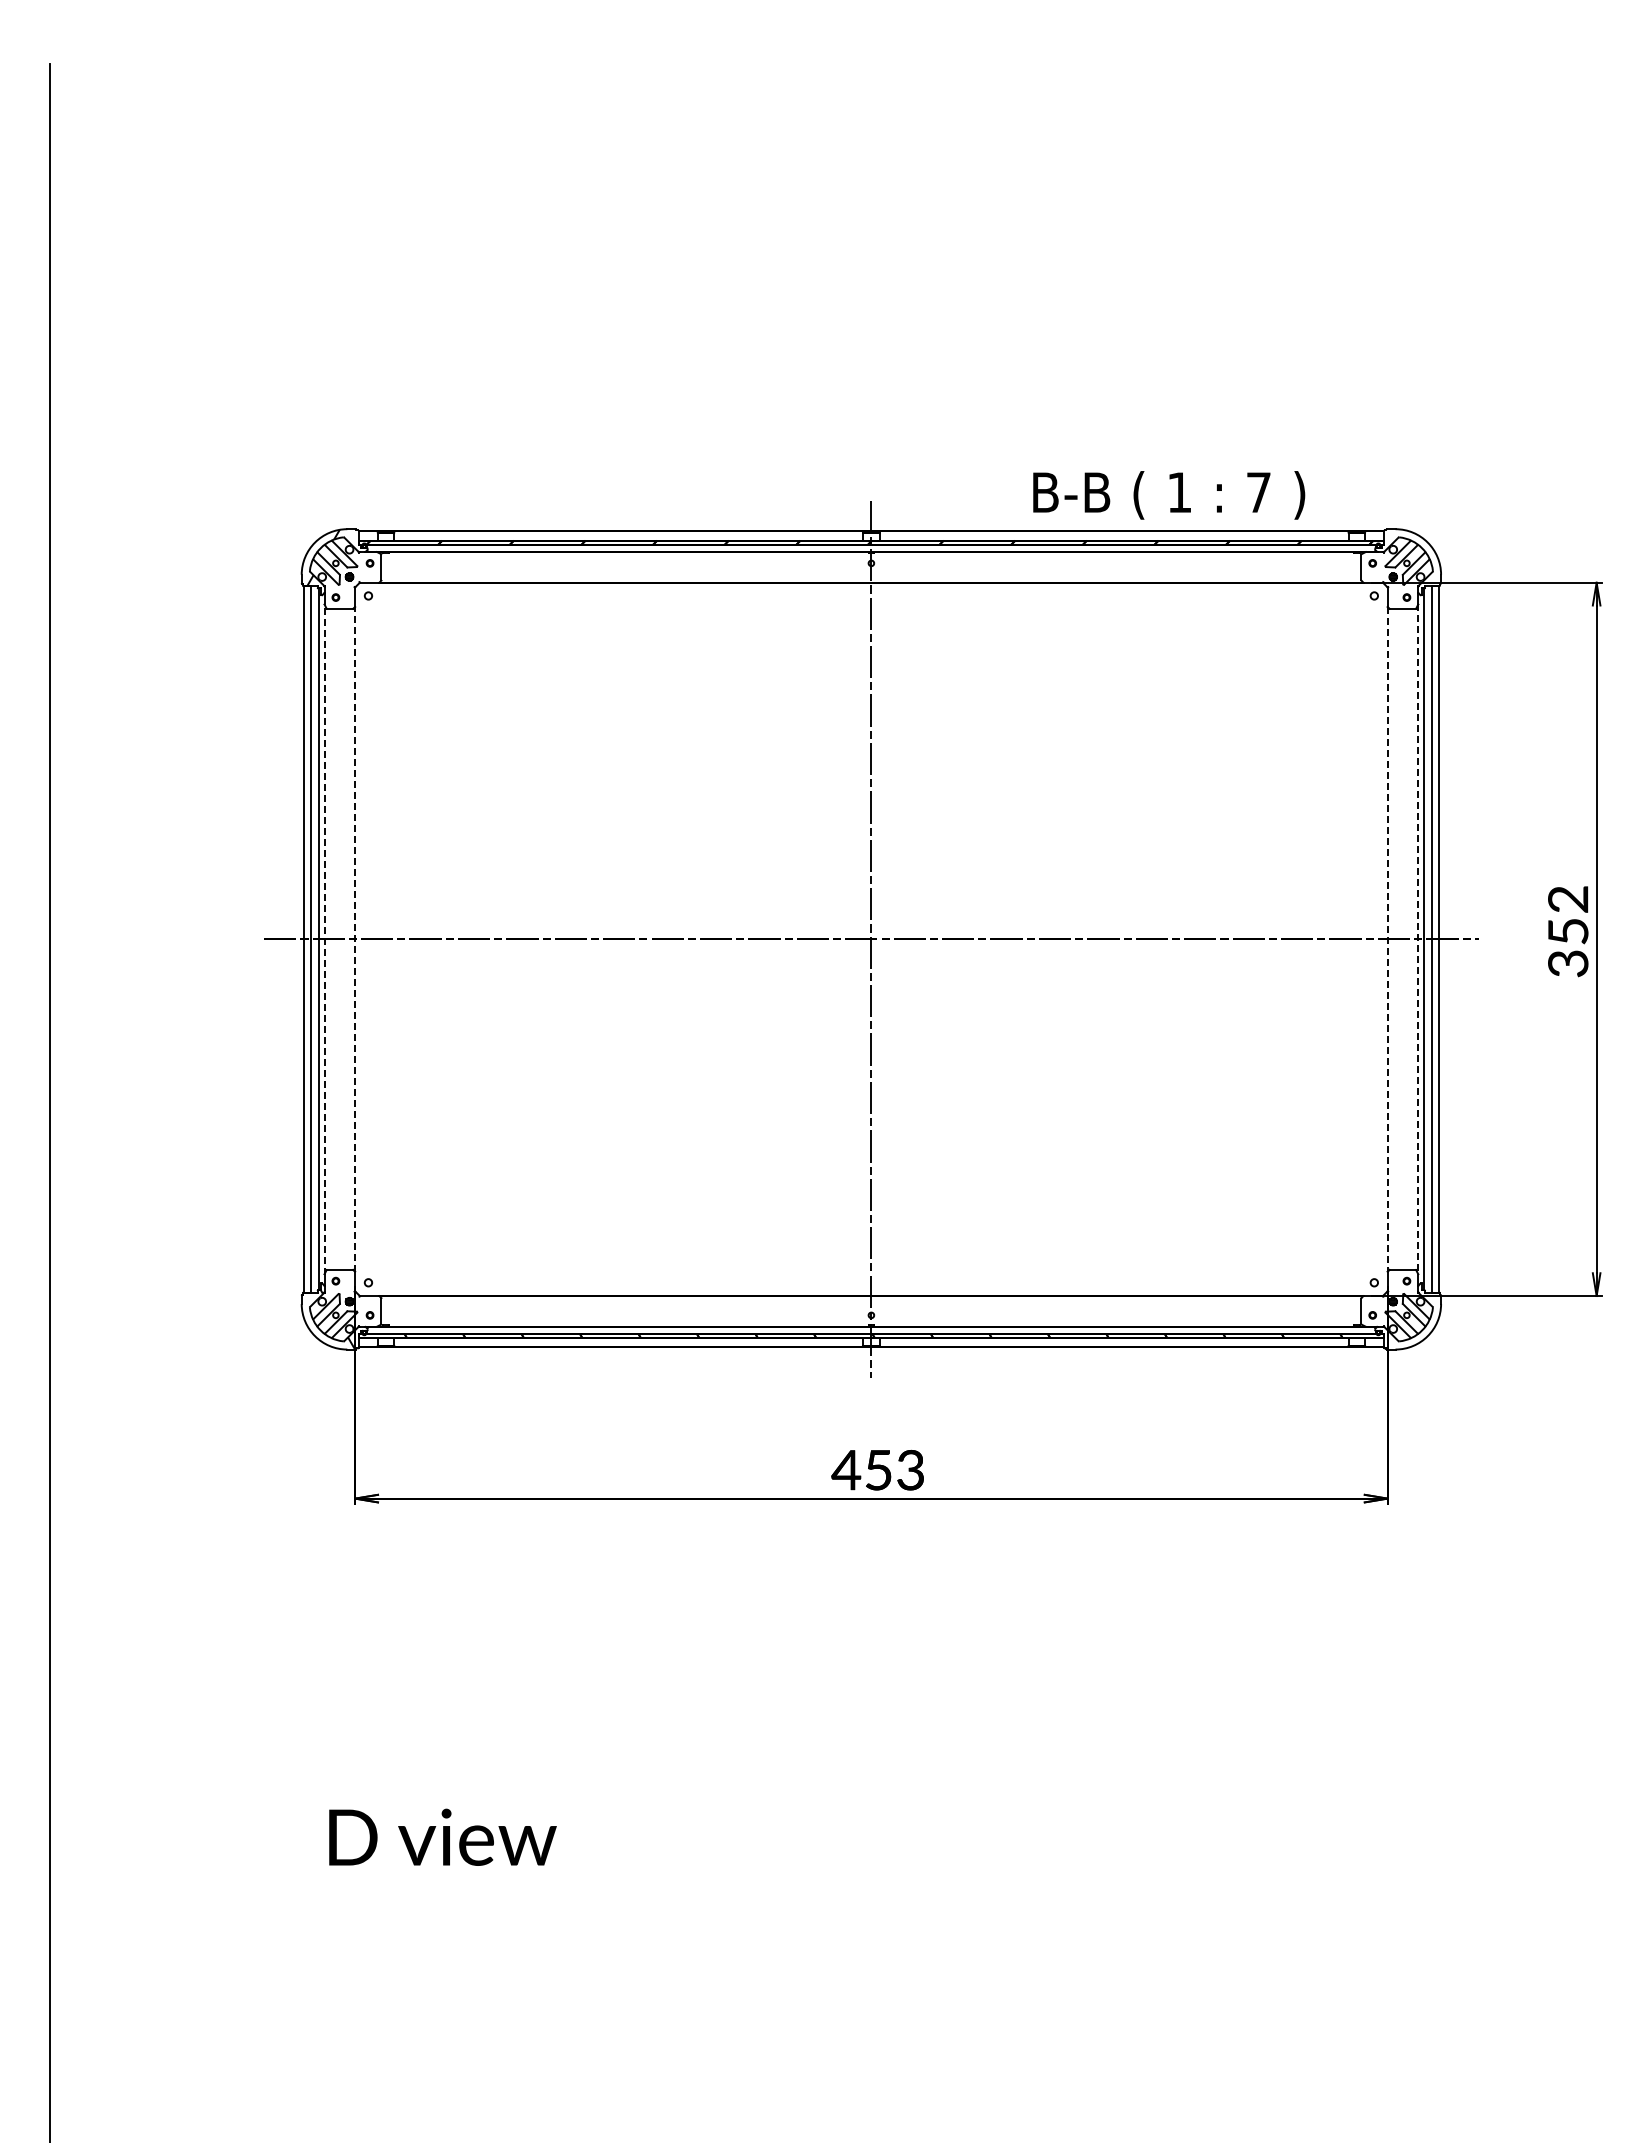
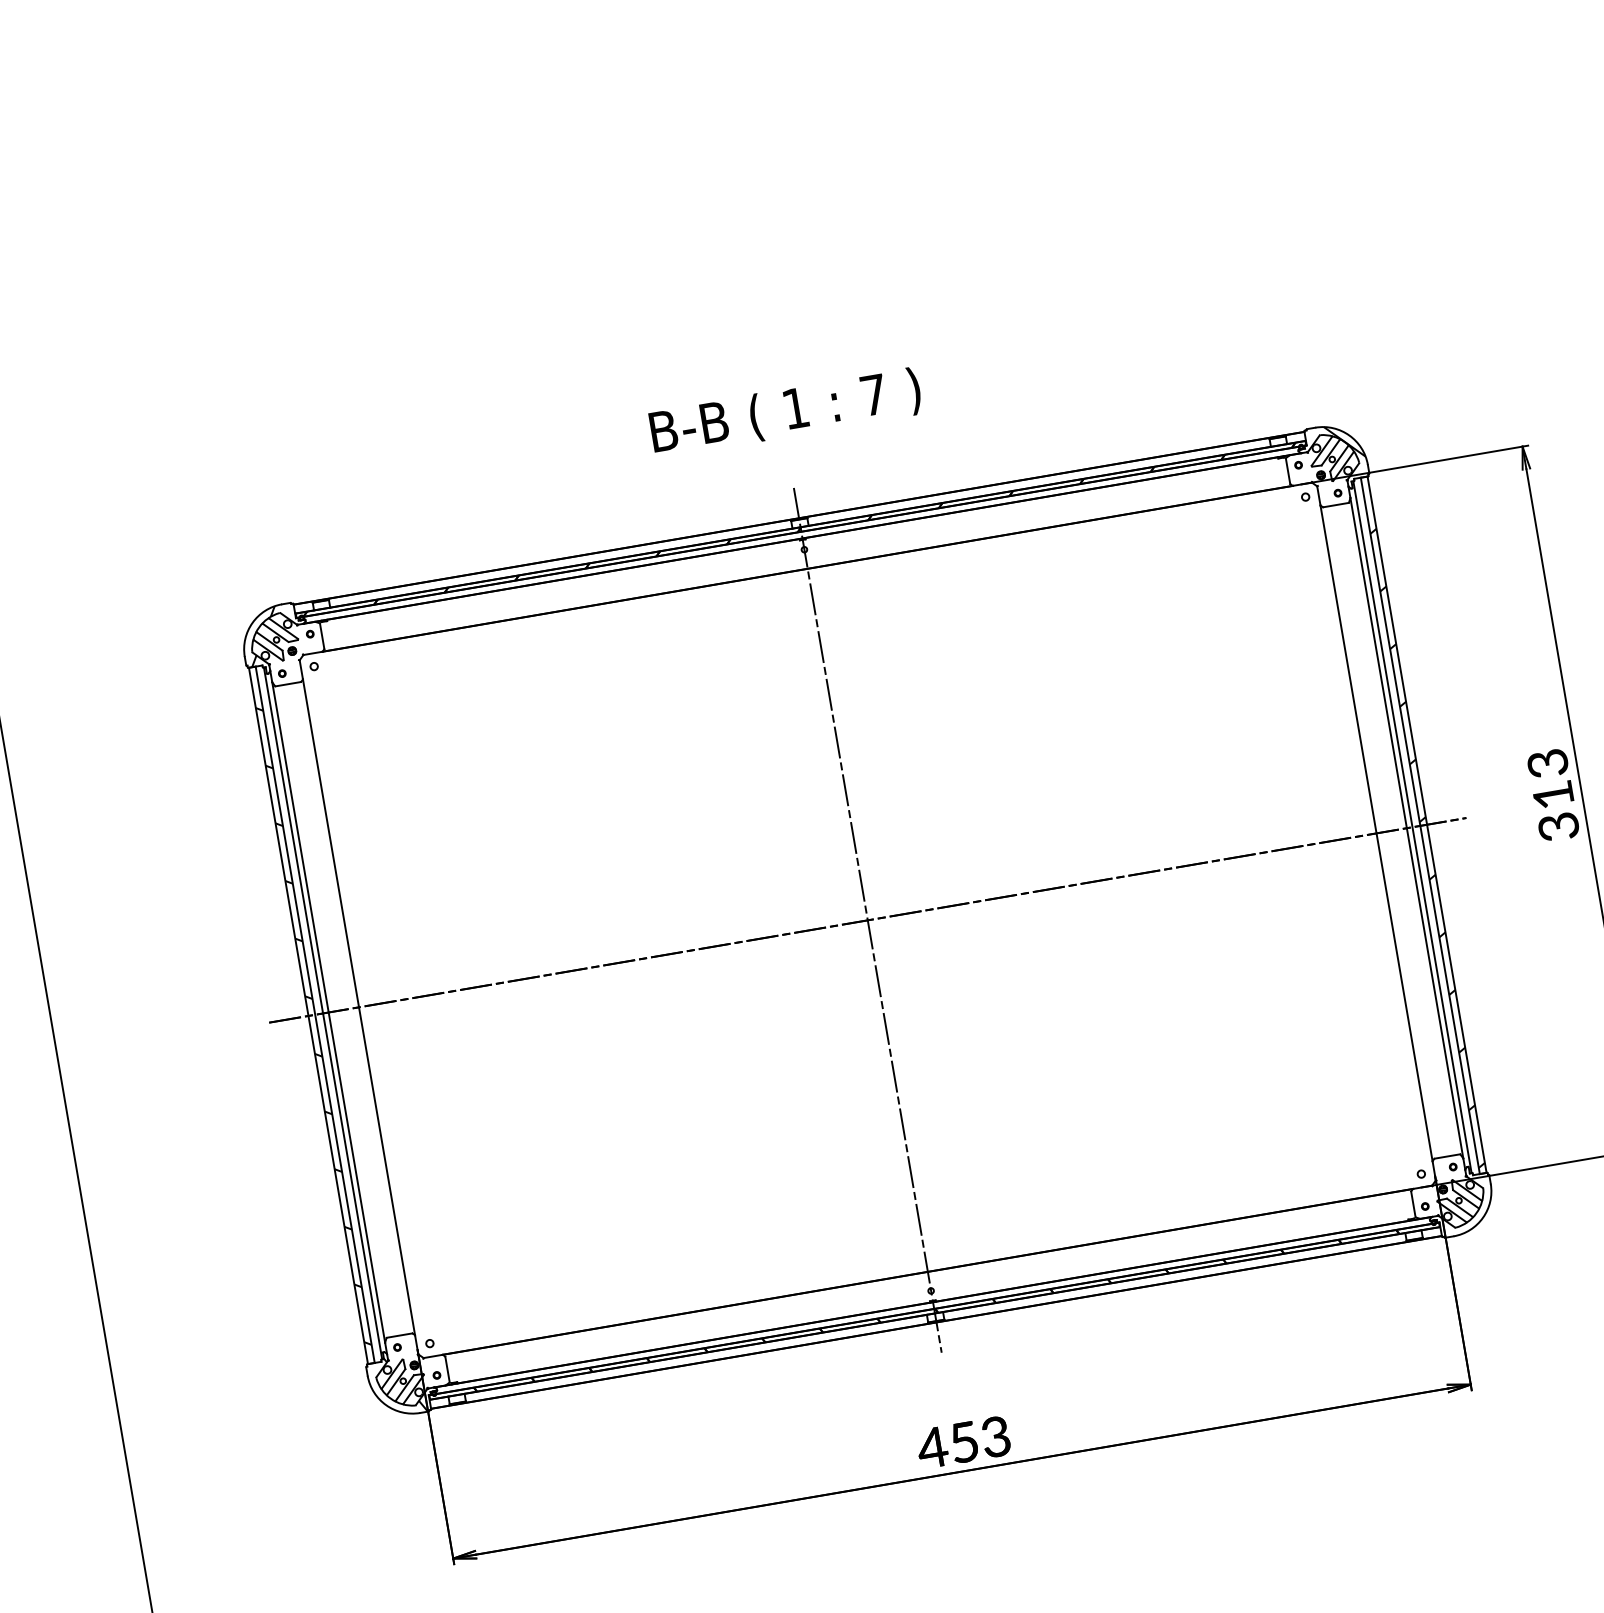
text: (1169, 495) -> (786, 412), moved
hatch: (1422, 548) -> (1345, 442), added
text: (1568, 915) -> (1550, 779), 352 -> 313
line: (324, 938) -> (328, 1011), dashed -> solid
line: (355, 939) -> (359, 1007), dashed -> solid
line: (1387, 939) -> (1376, 833), dashed -> solid
line: (1418, 939) -> (1407, 828), dashed -> solid
hatch: (307, 950) -> (313, 1026), added
hatch: (1434, 962) -> (1426, 848), added

